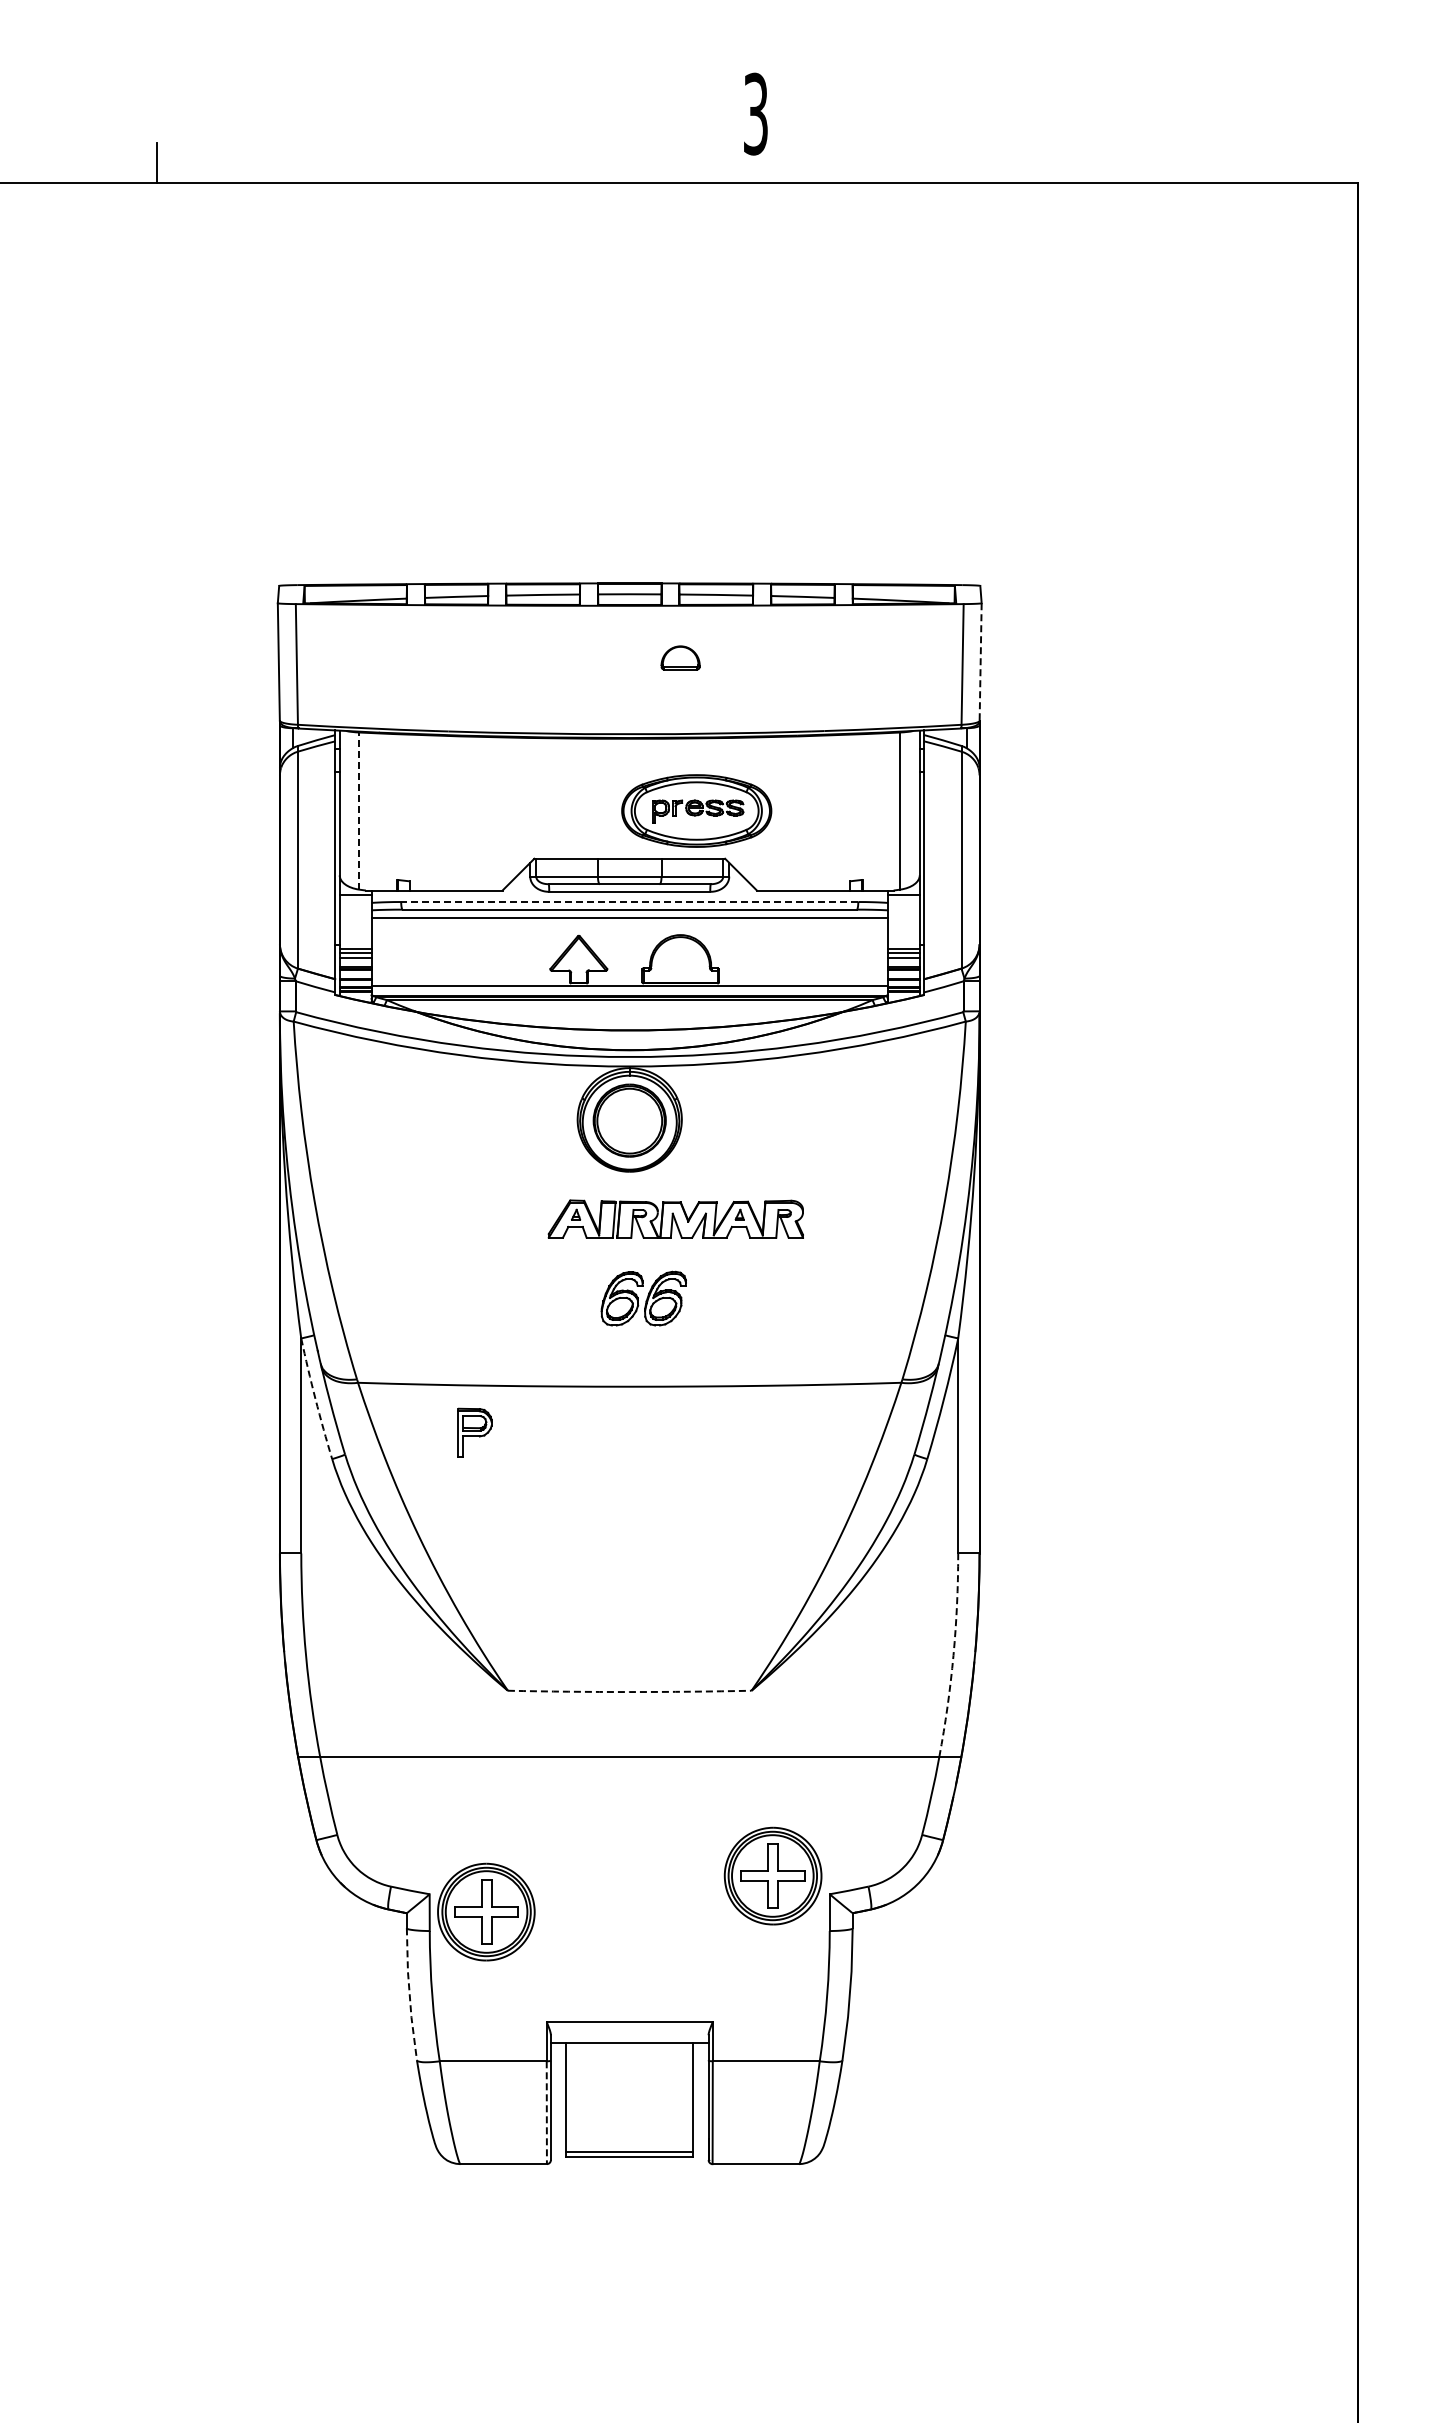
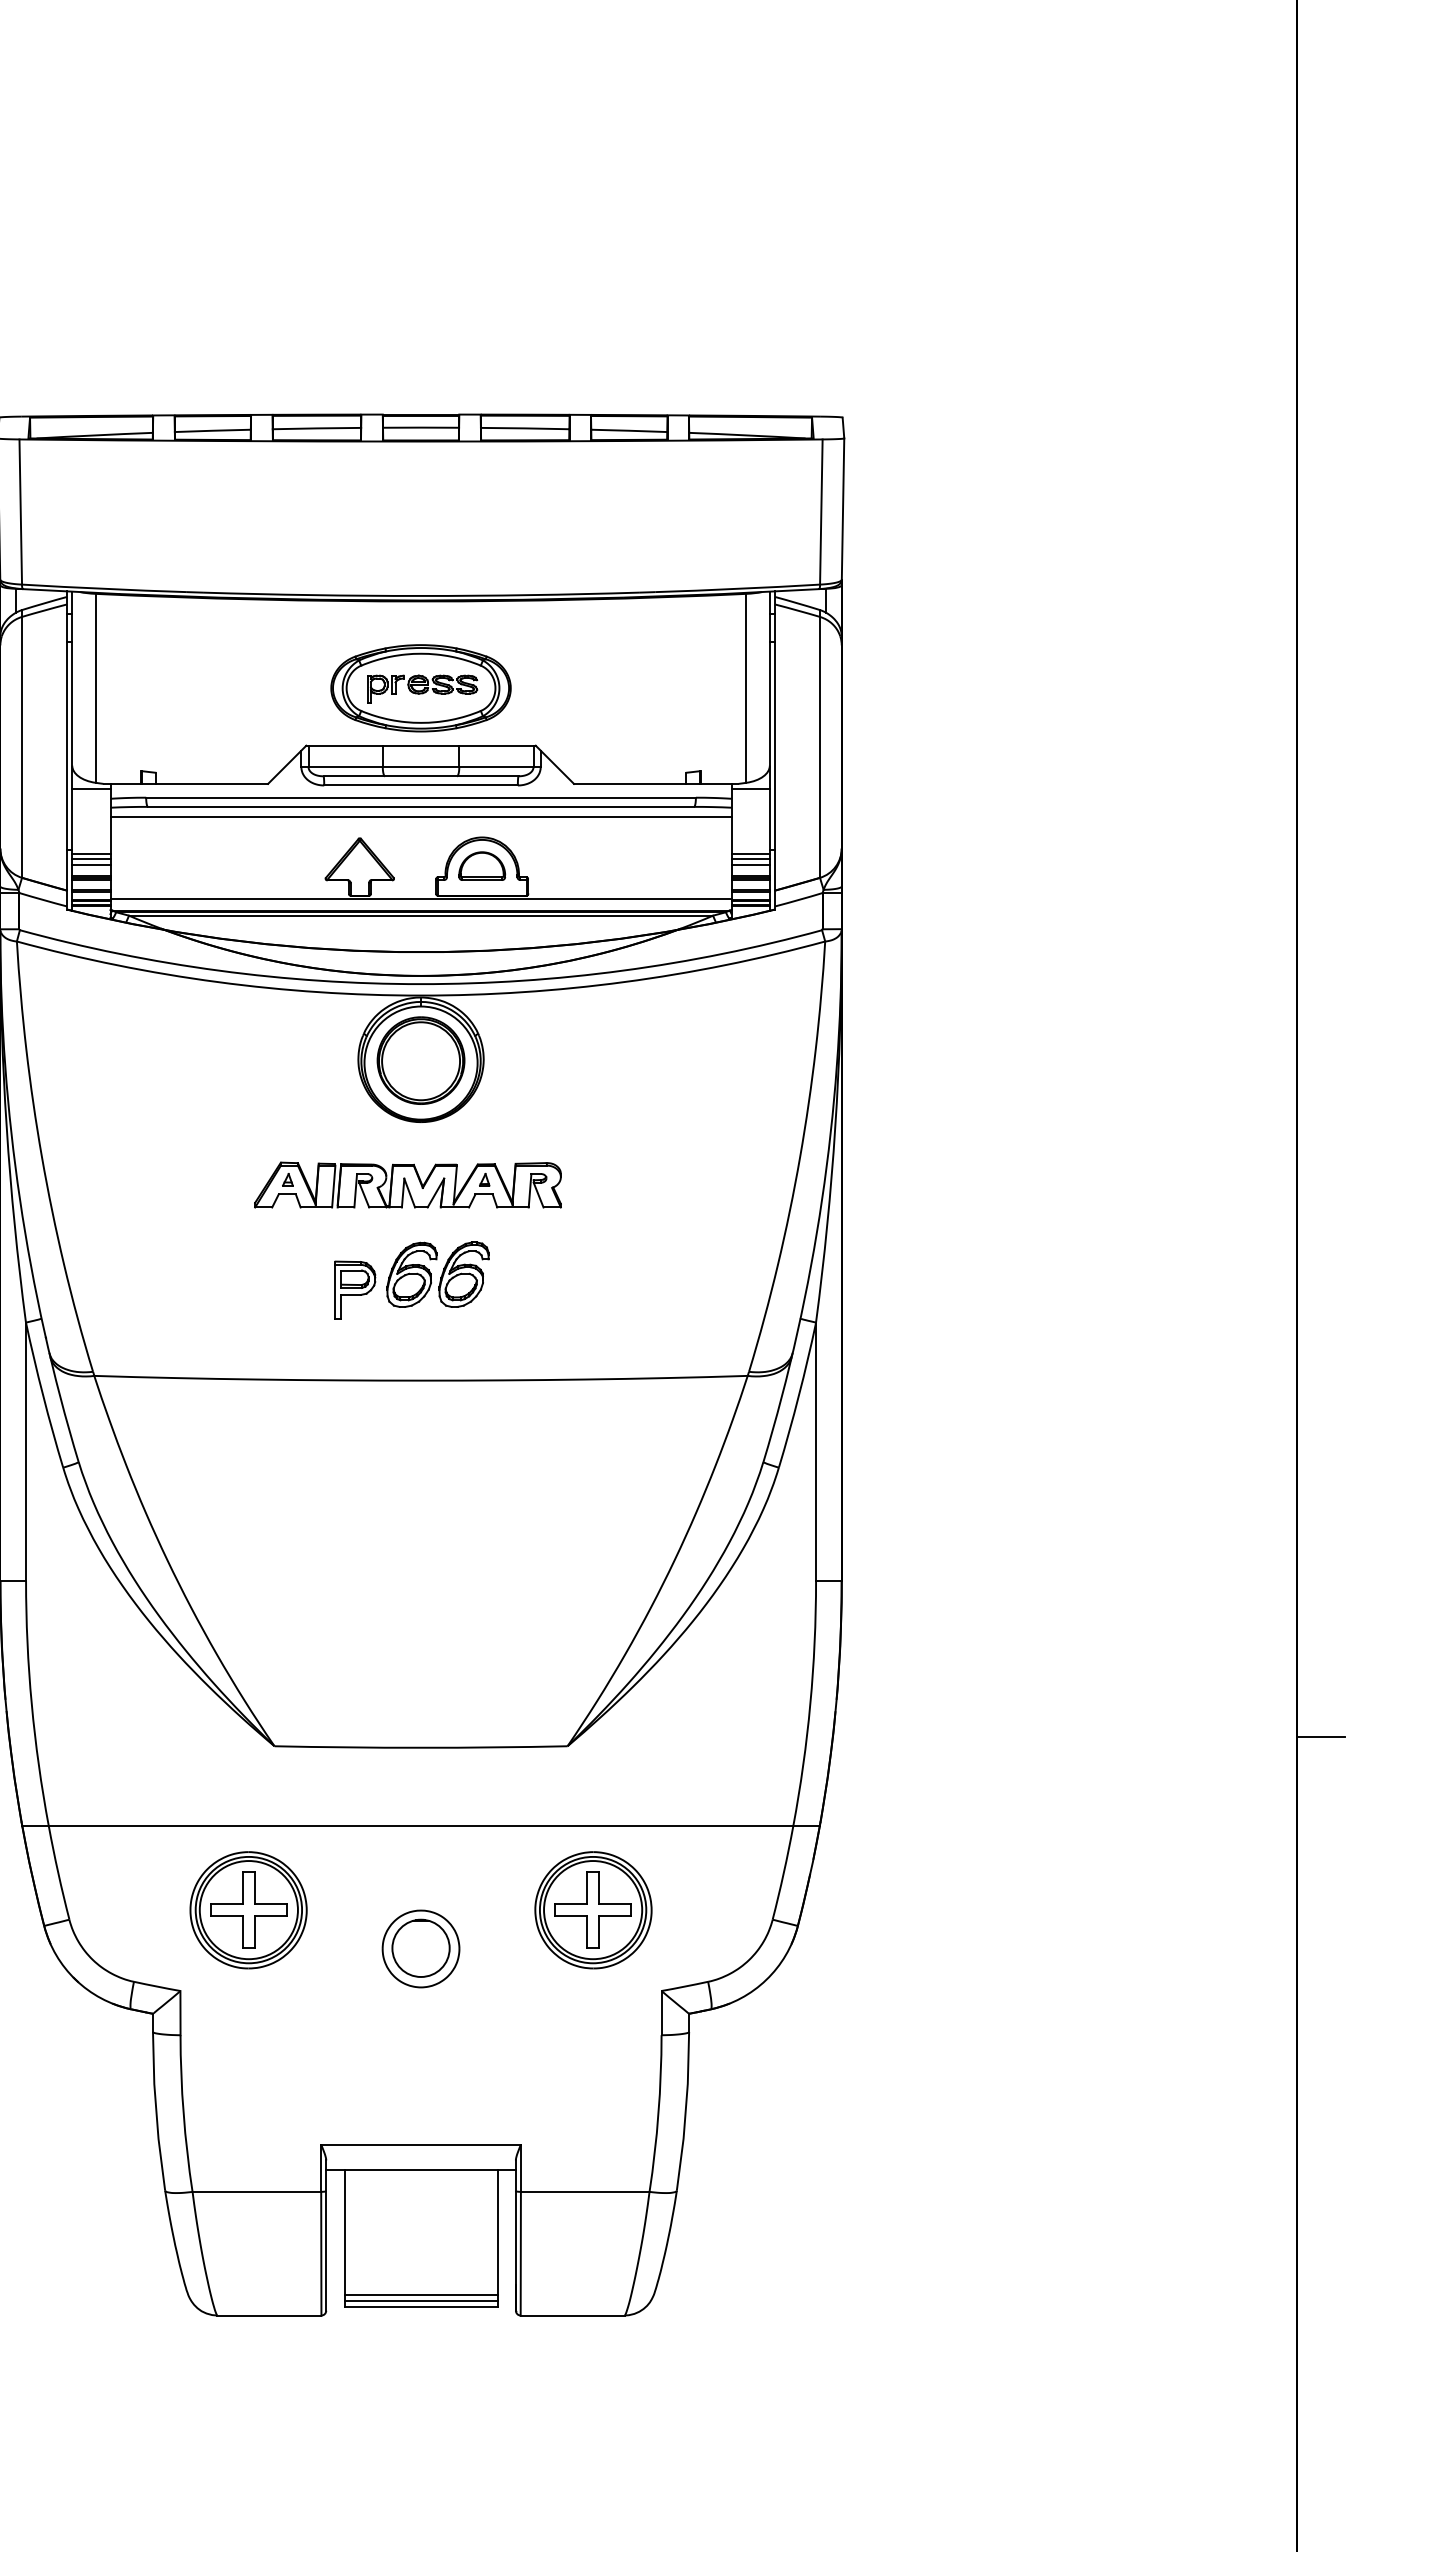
part: (680, 657) -> (482, 865), moved
line: (980, 661) -> (842, 508), dashed -> solid
part: (696, 810) -> (420, 687), moved
line: (359, 811) -> (96, 688), dashed -> solid
line: (629, 902) -> (420, 798), dashed -> solid
part: (675, 1218) -> (407, 1184), moved
arc: (315, 1399) -> (43, 1395), dashed -> solid
part: (474, 1432) -> (354, 1290), moved
arc: (953, 1655) -> (810, 1703), dashed -> solid
line: (1377, 1682) -> (1320, 1736), added
arc: (629, 1692) -> (420, 1748), dashed -> solid
part: (629, 1859) -> (420, 1949), added
part: (772, 1875) -> (592, 1909), moved
part: (486, 1911) -> (248, 1909), moved
line: (409, 1994) -> (156, 2111), dashed -> solid
line: (546, 2113) -> (320, 2254), dashed -> solid
line: (629, 2146) -> (420, 2294), added

